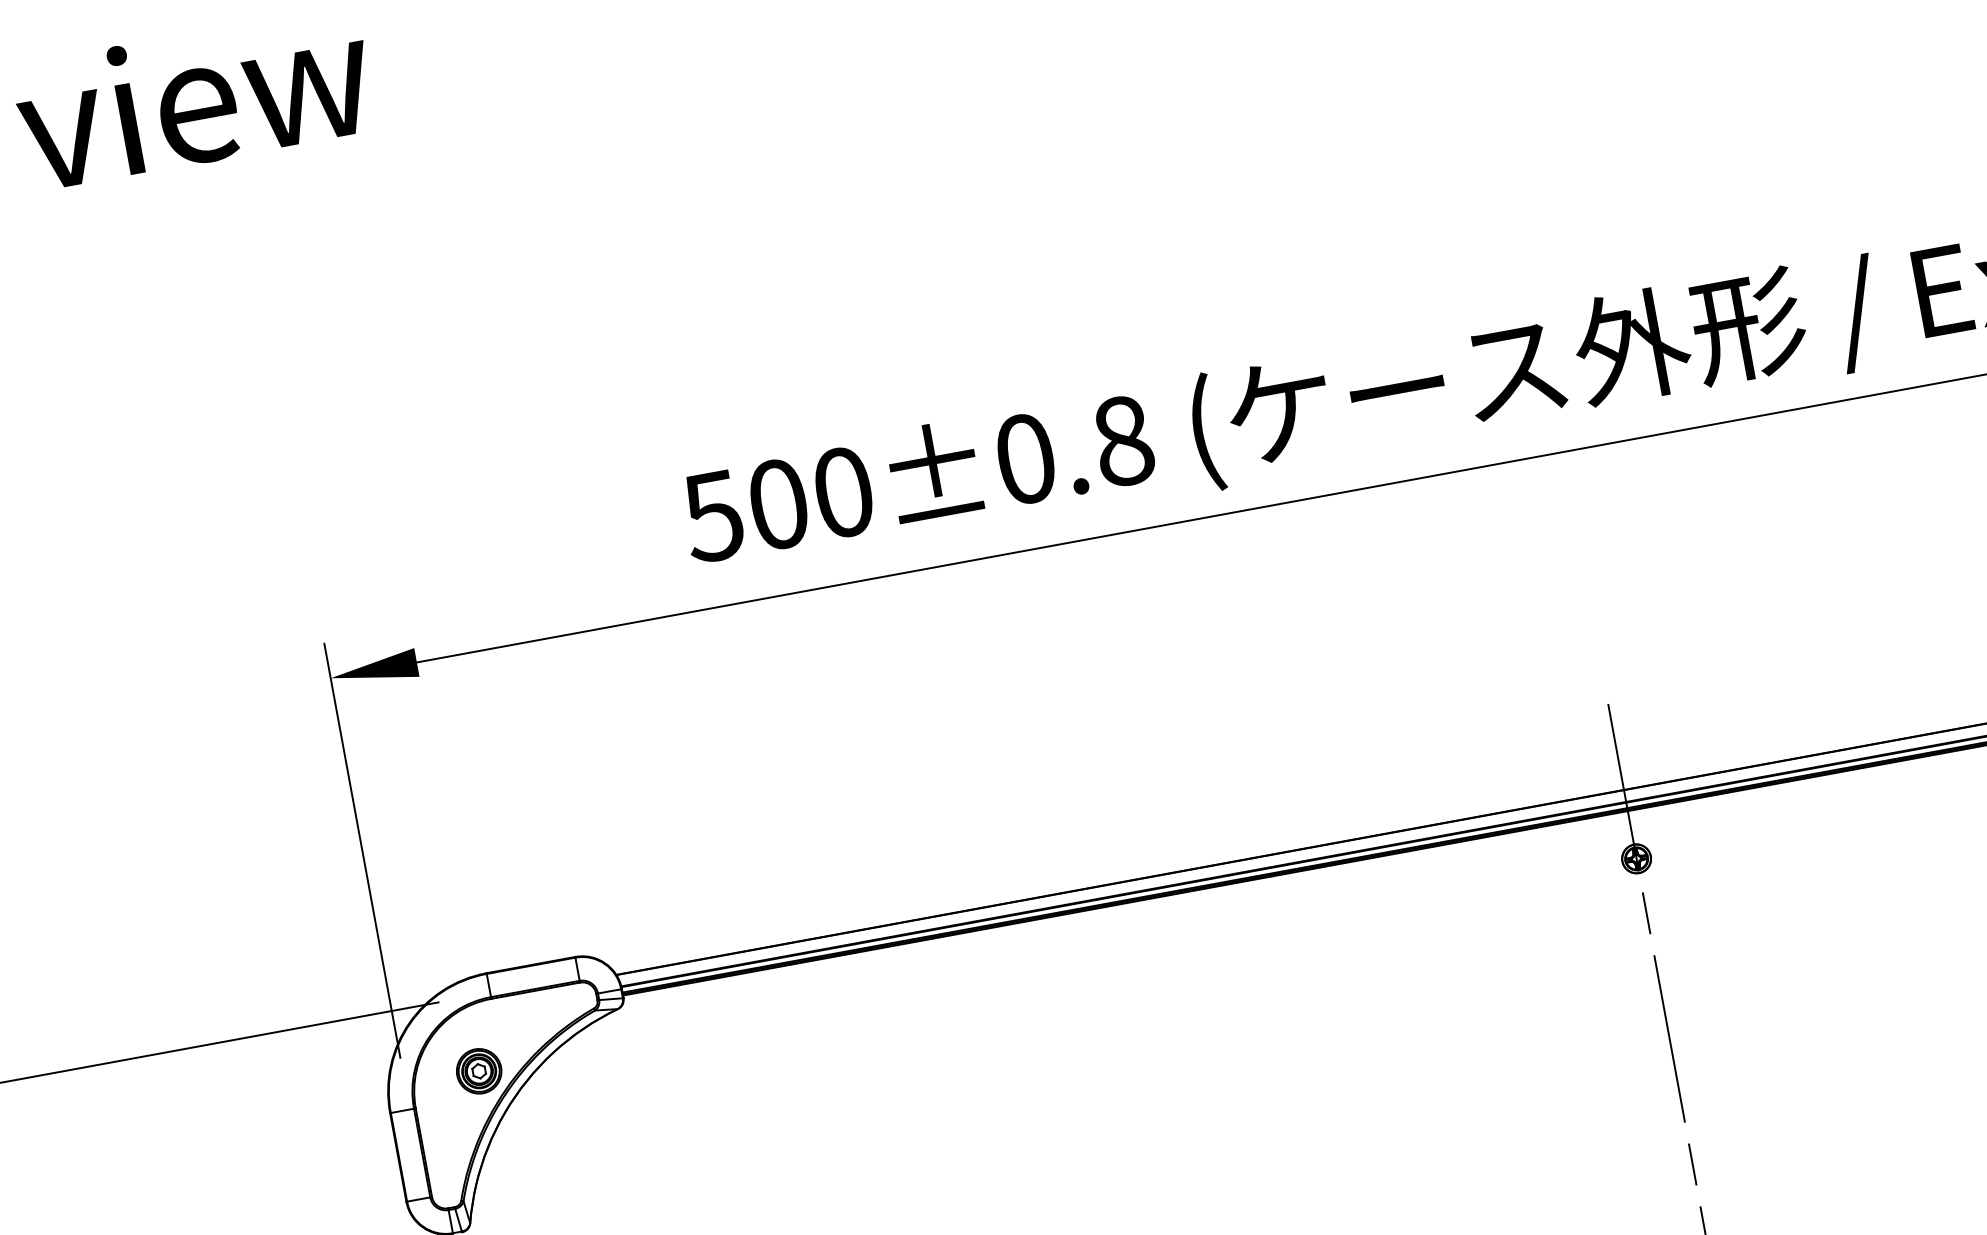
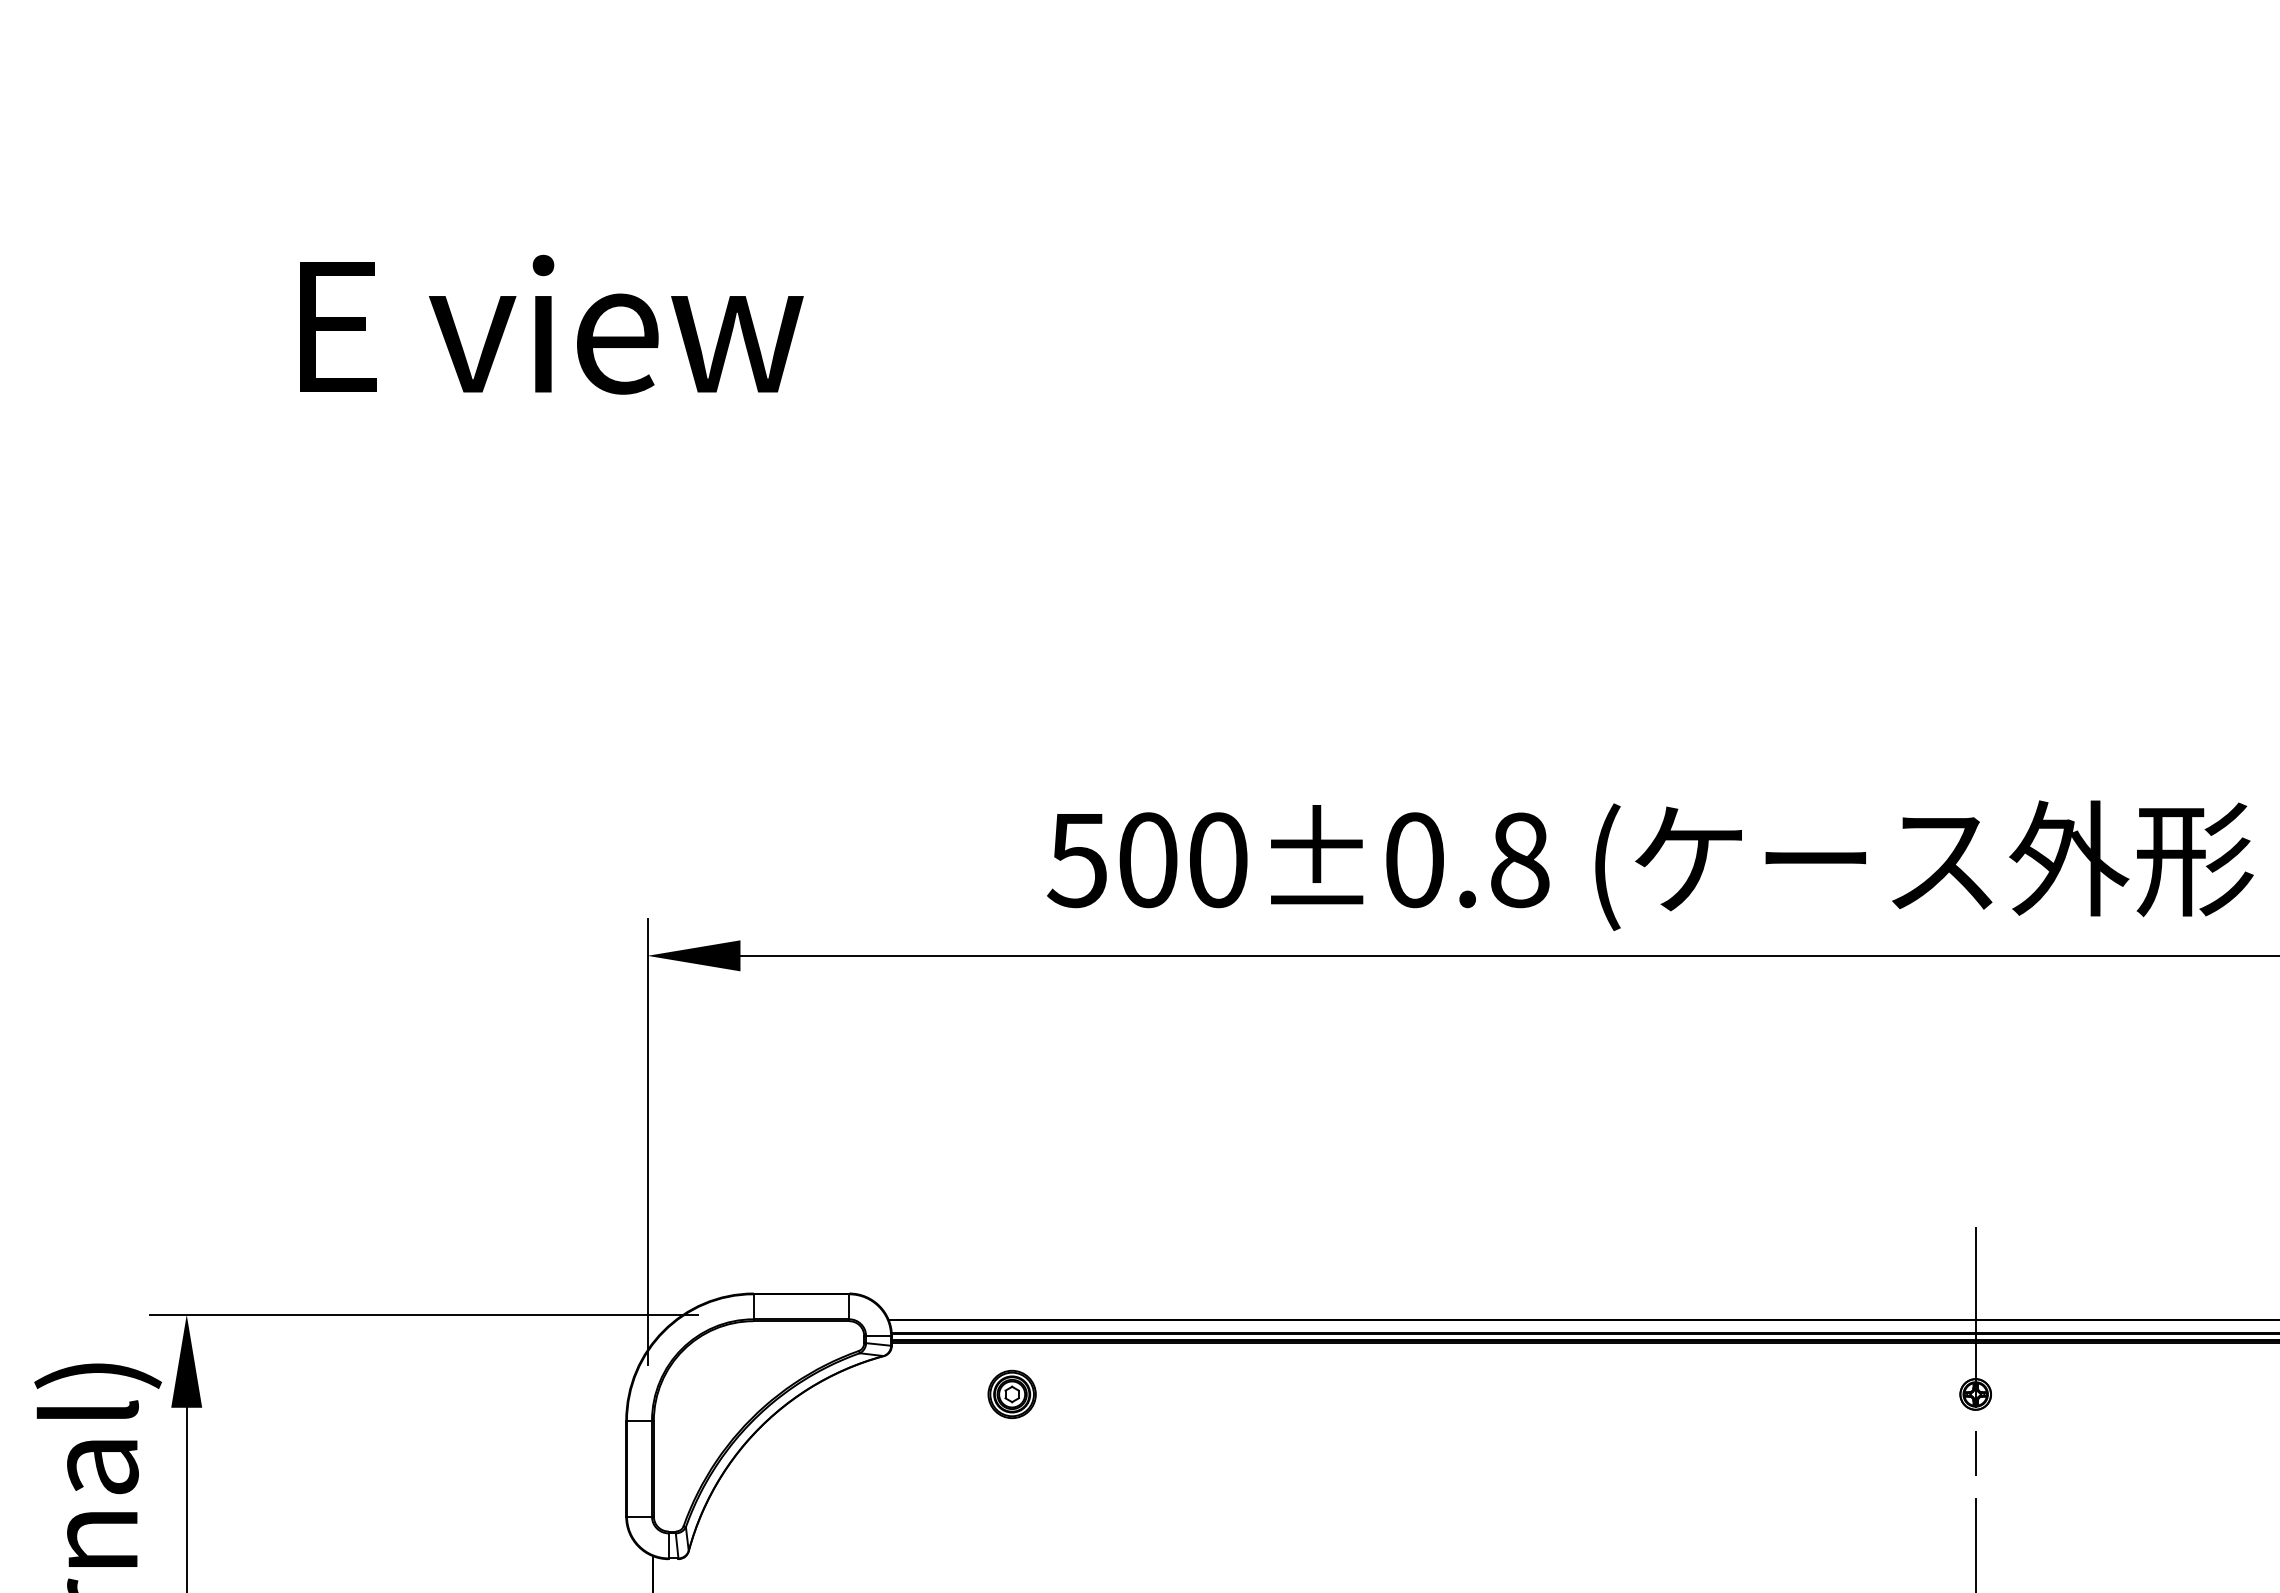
part: (478, 1070) -> (1011, 1393), moved

